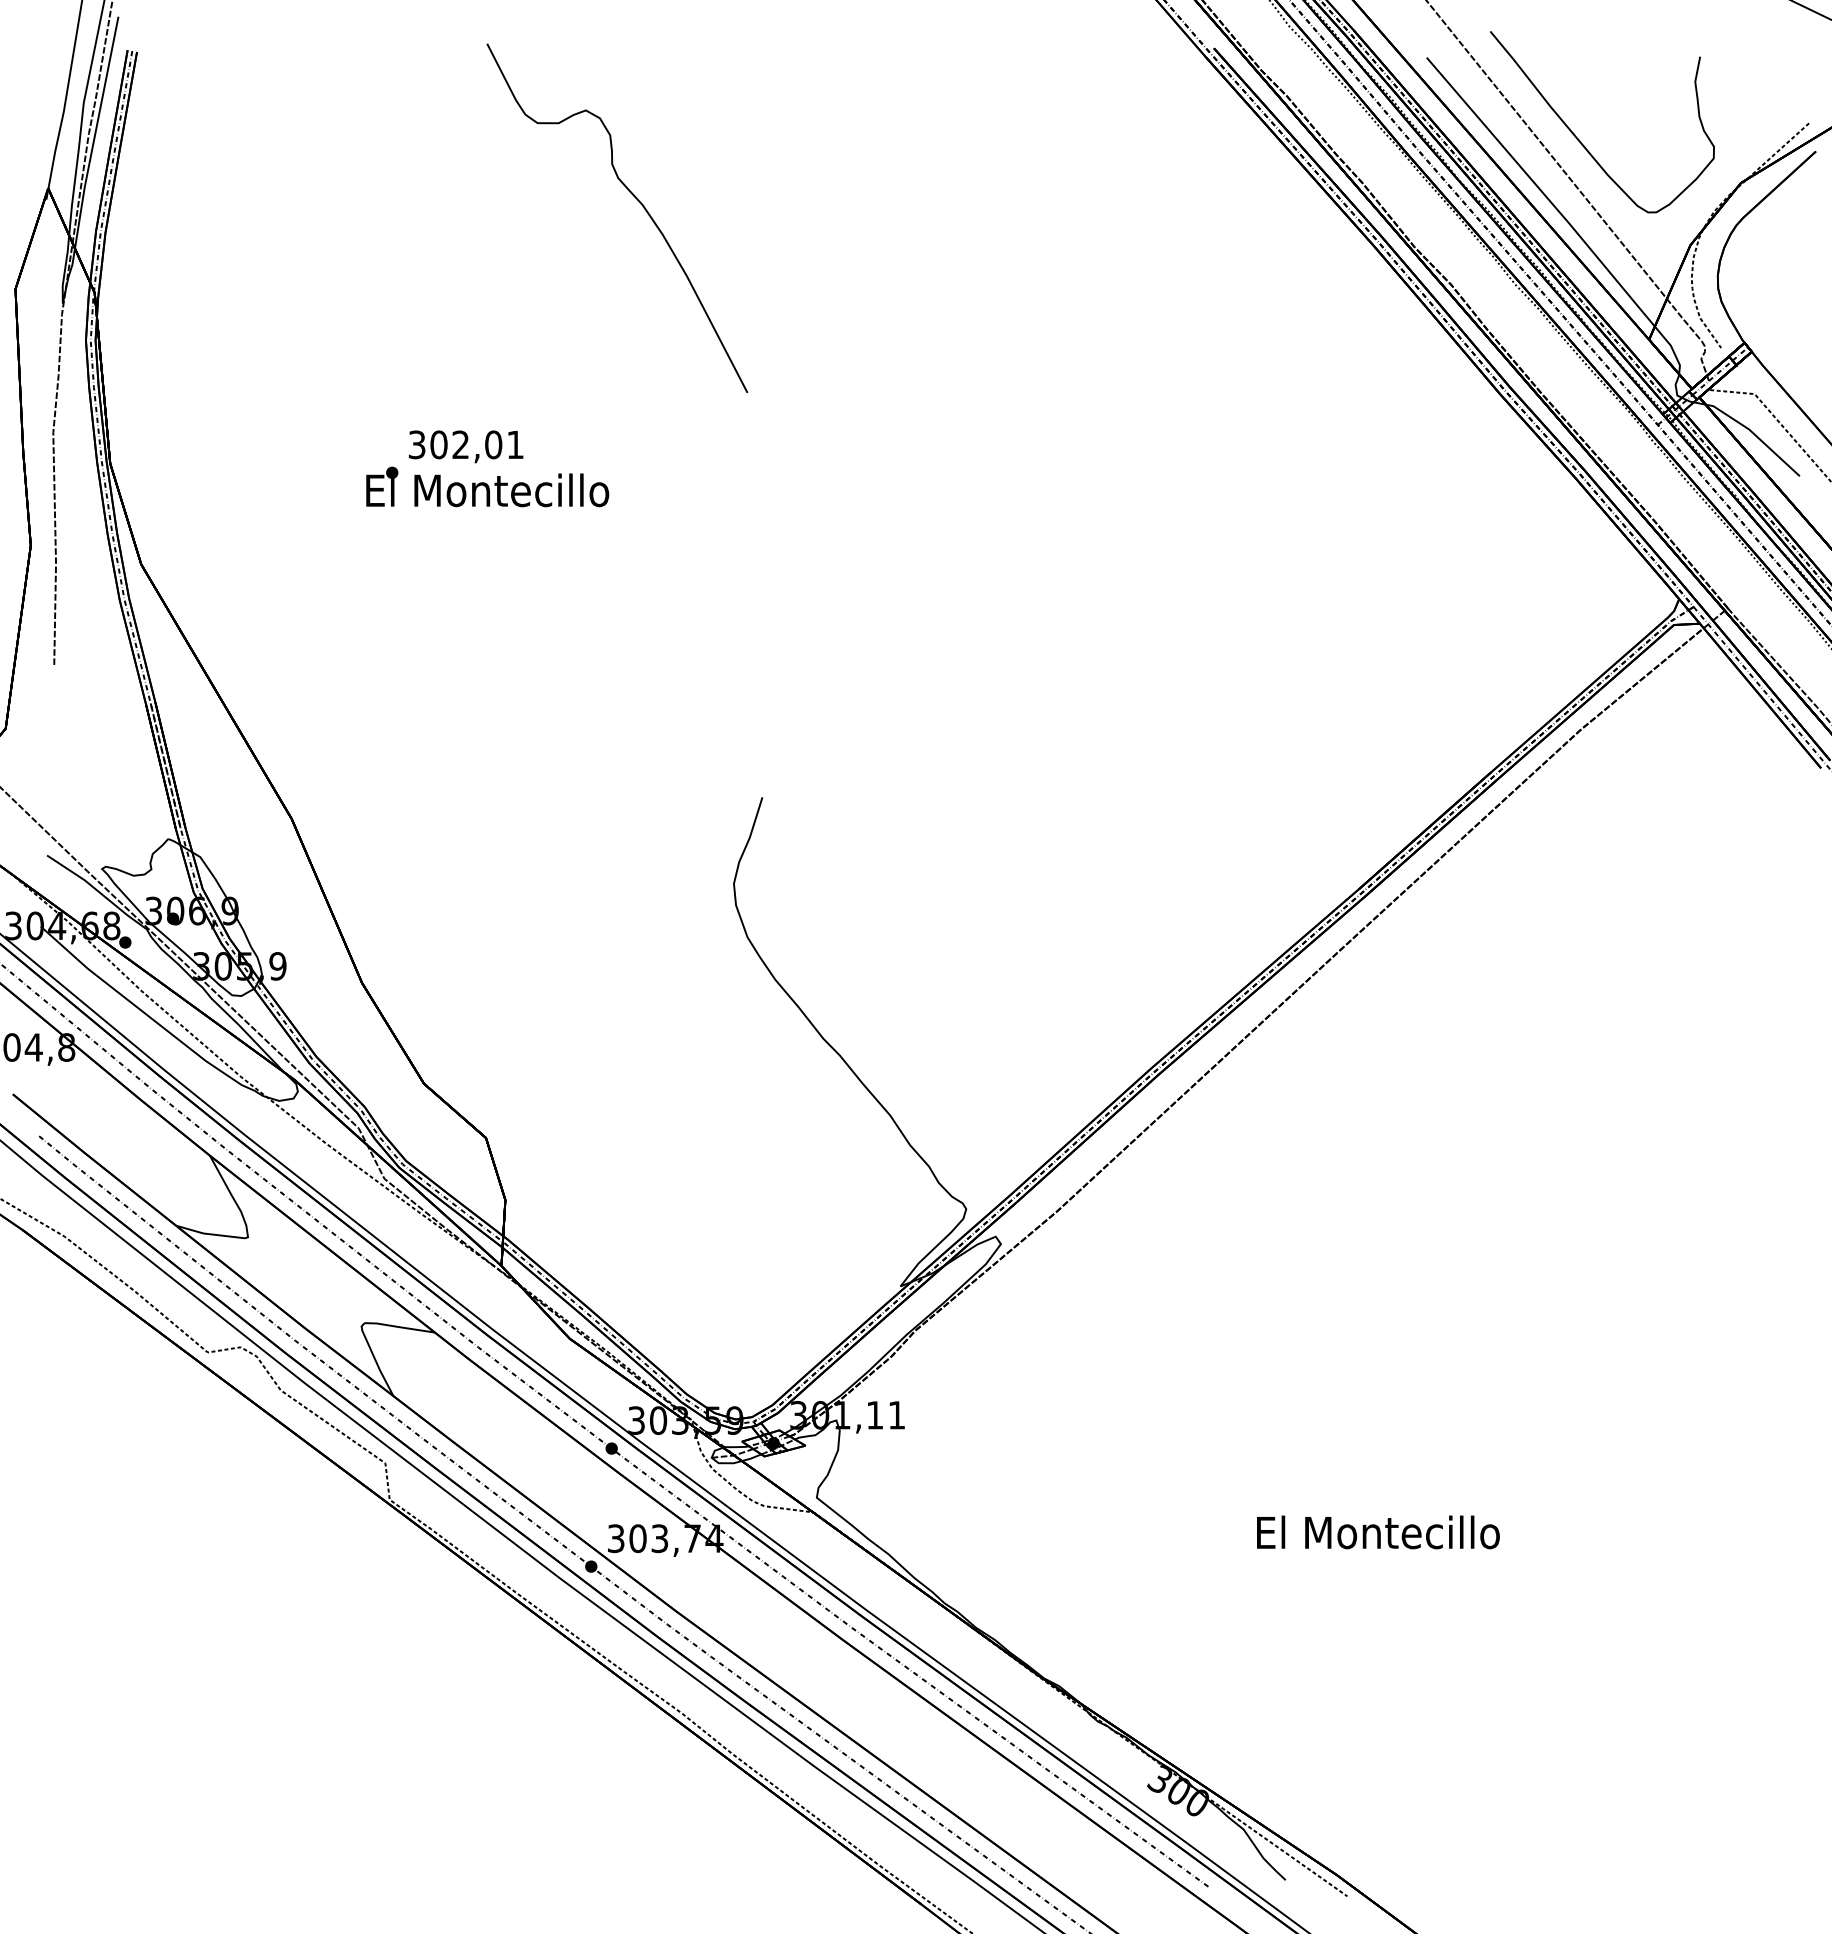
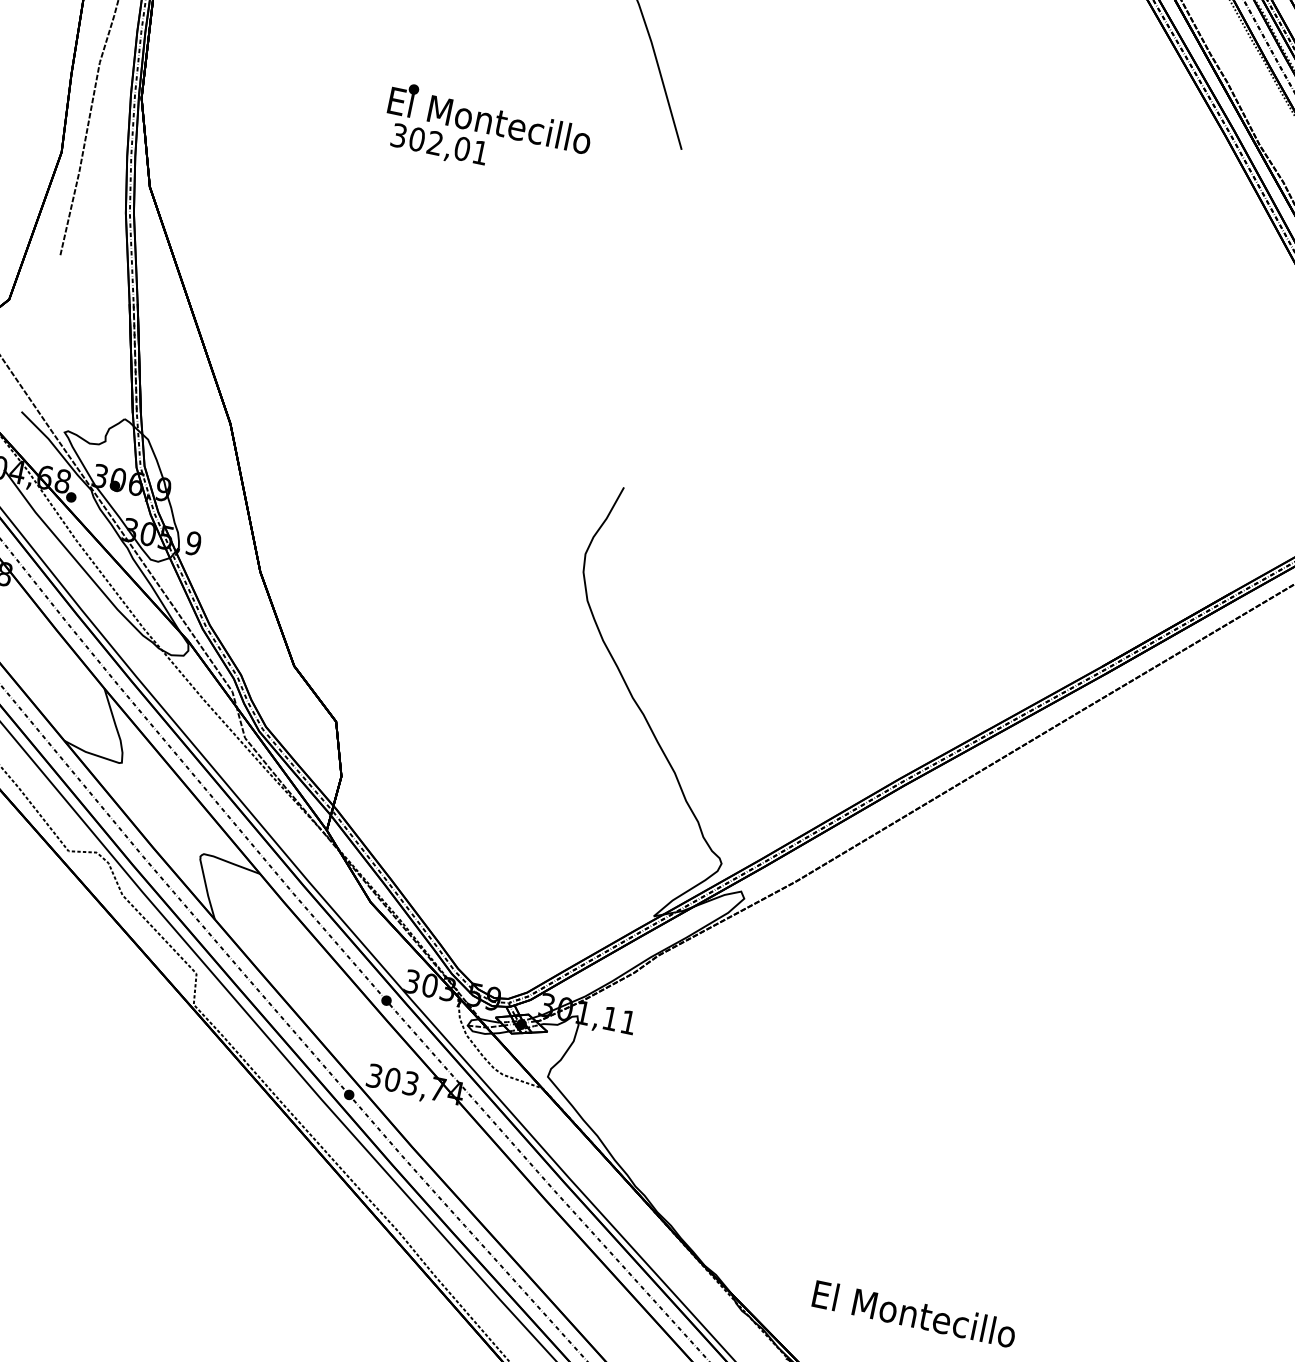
text: (487, 486) -> (490, 117), moved
text: (1378, 1532) -> (914, 1314), moved

